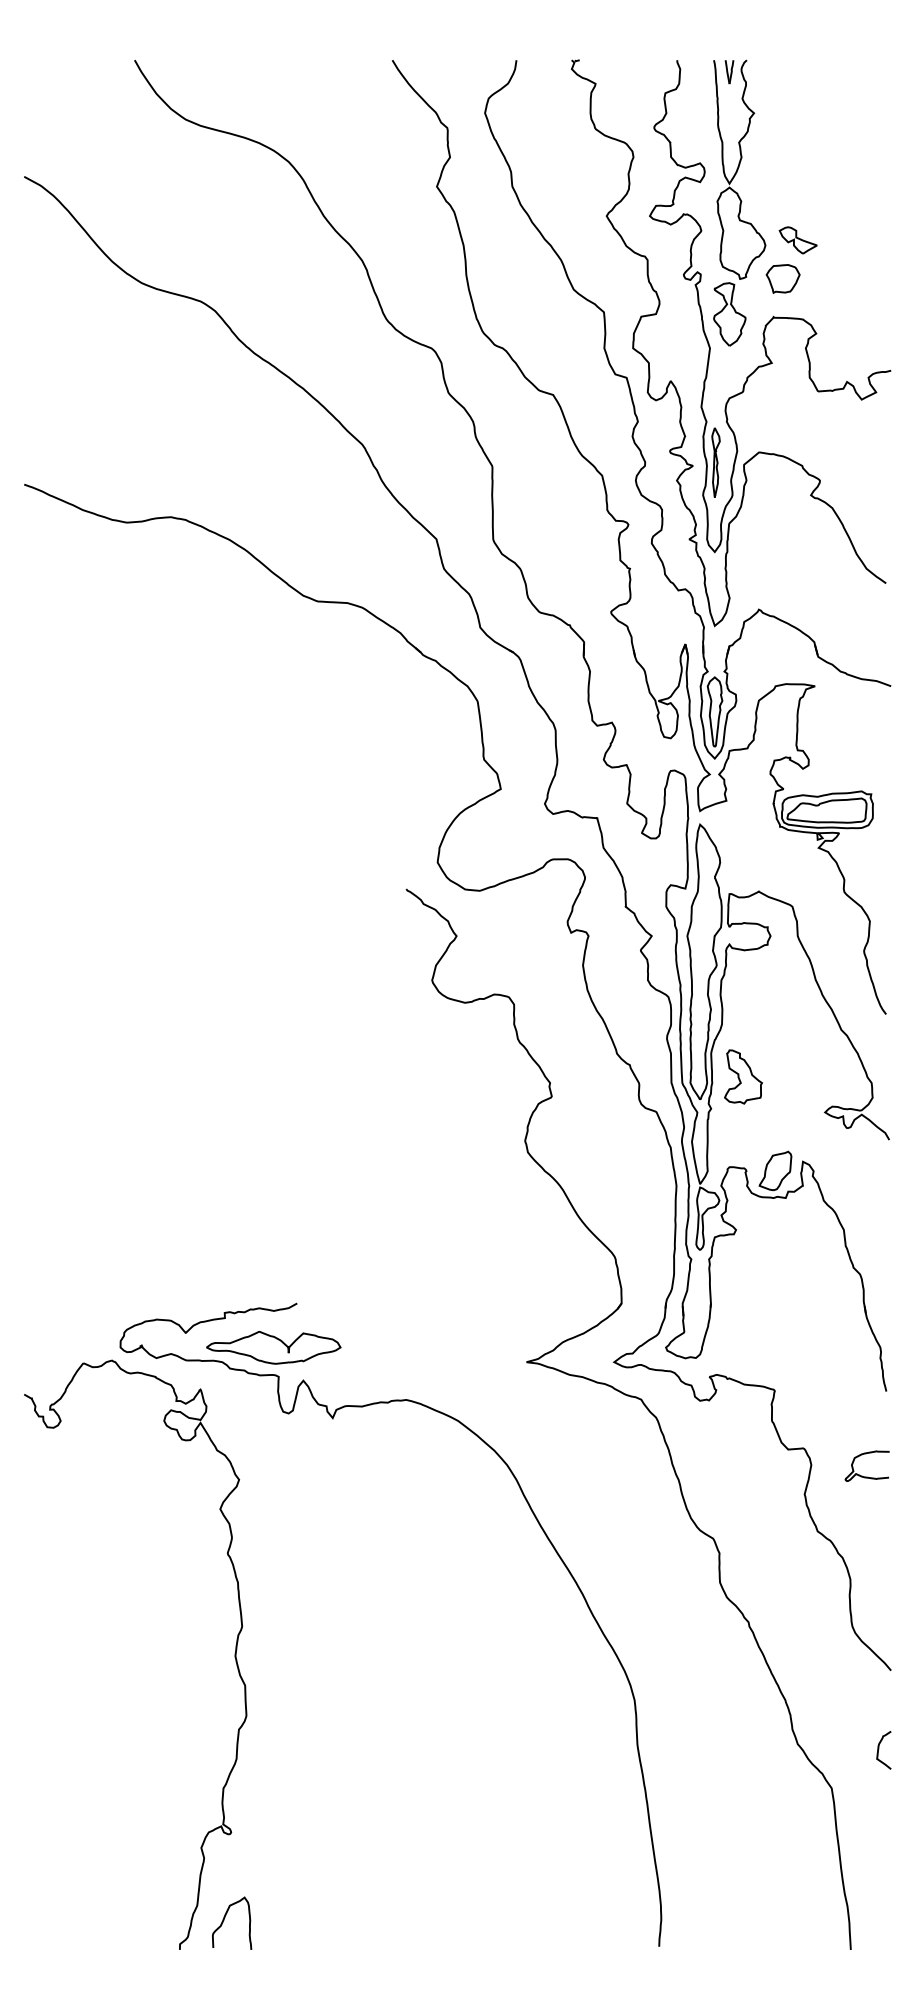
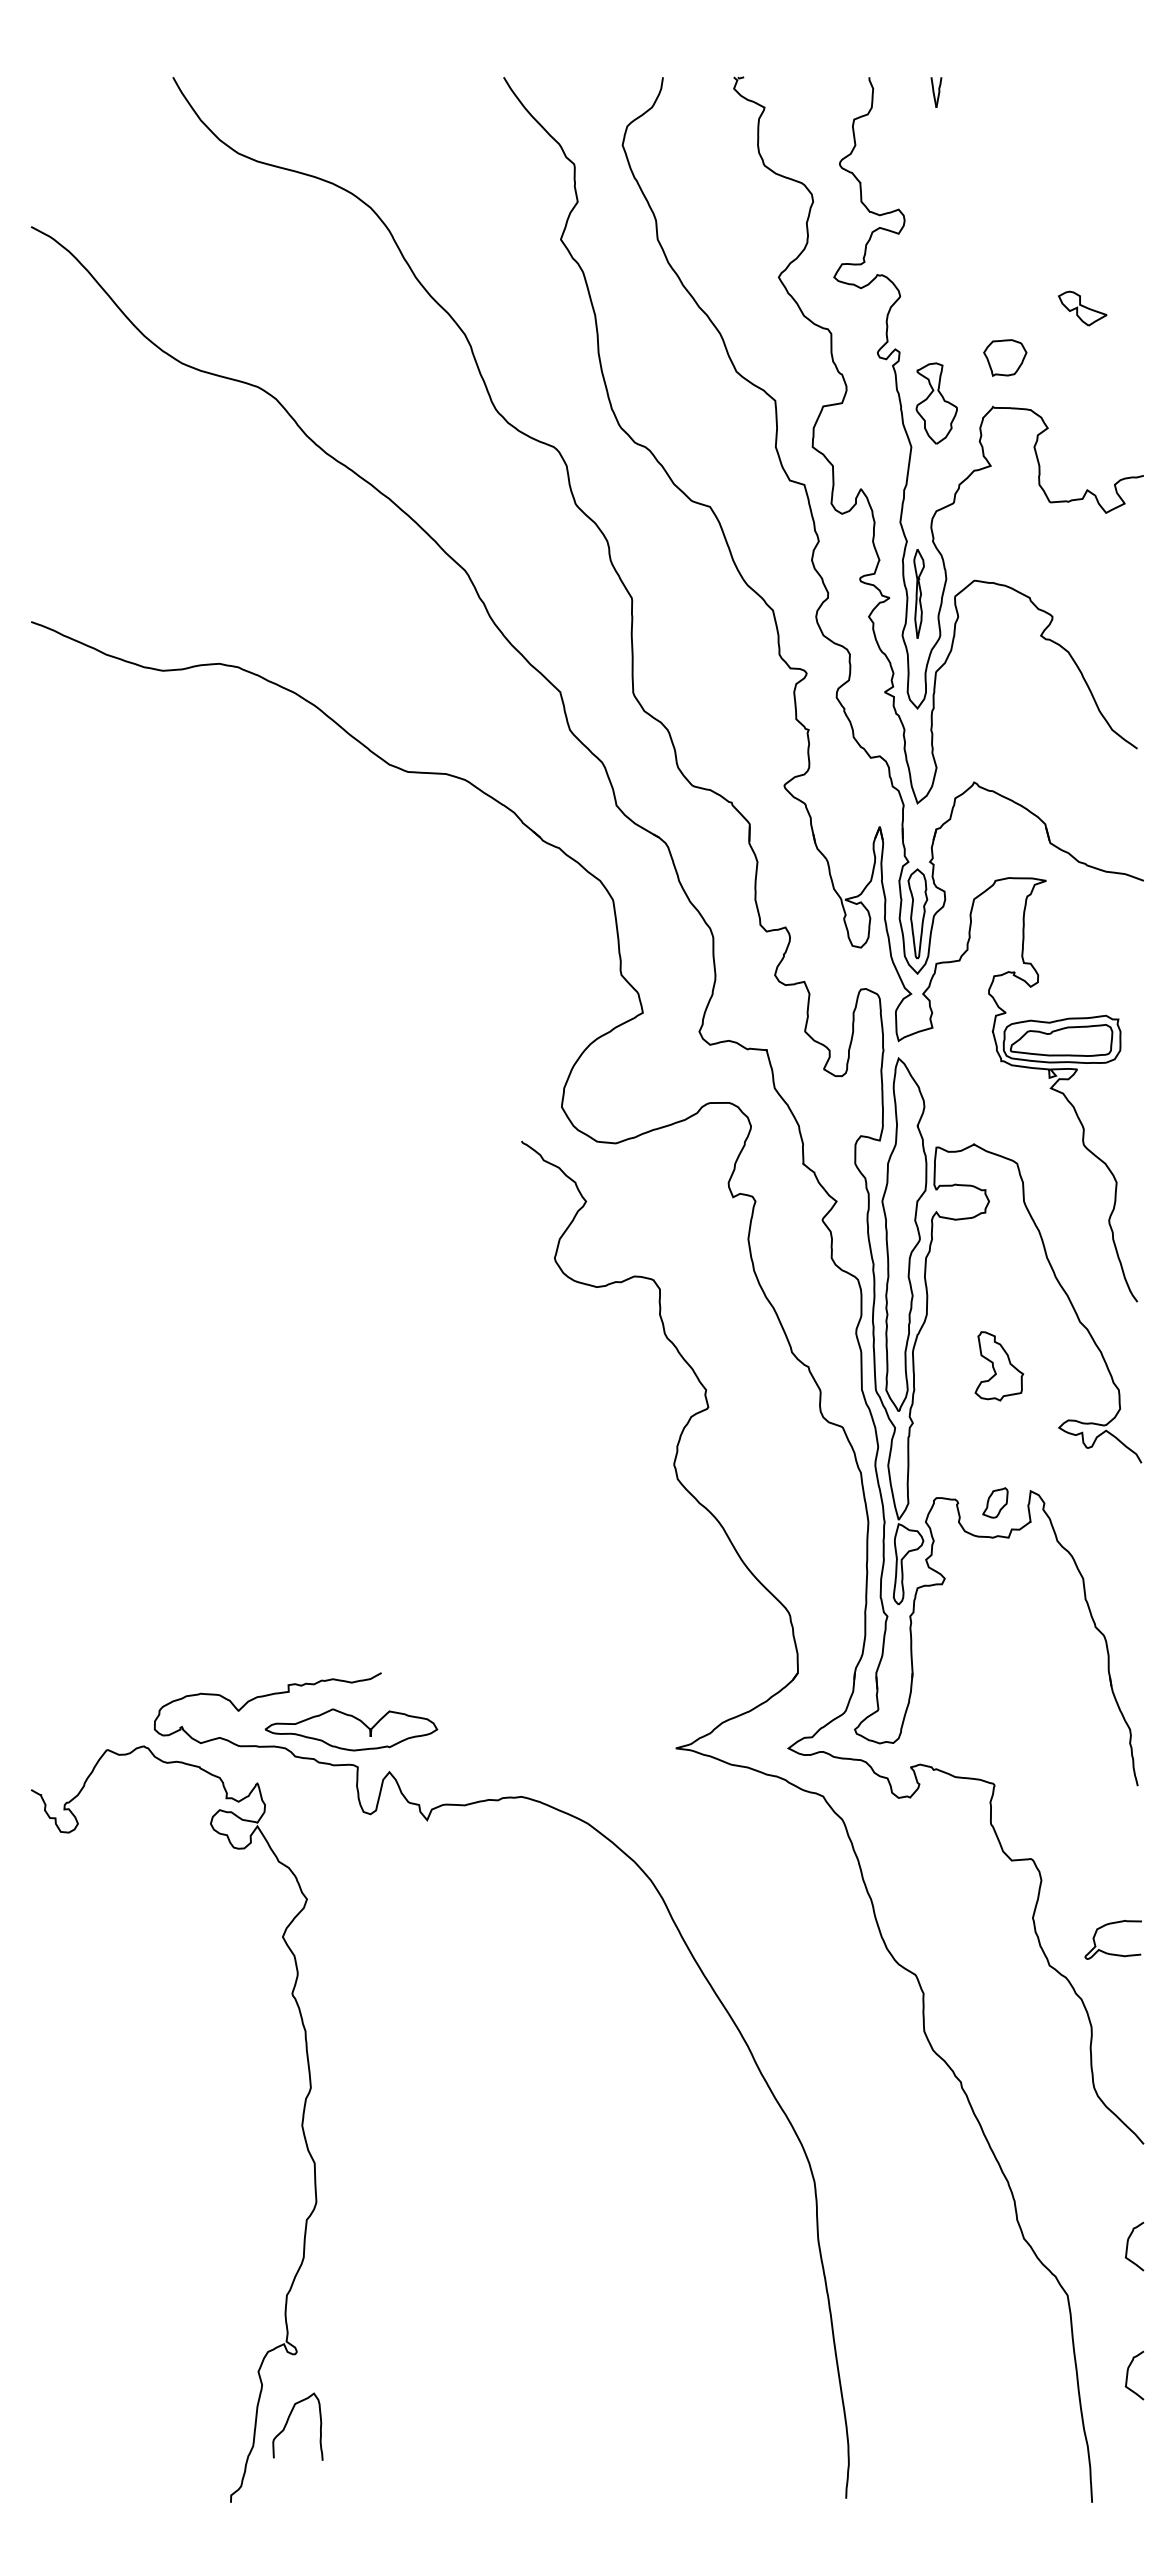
part: (739, 169) -> (949, 217), removed
part: (798, 240) -> (1082, 308), moved
part: (743, 1077) -> (999, 1366), moved
part: (775, 1170) -> (995, 1502), size x0.6
curve: (863, 1476) -> (1108, 1952), moved
curve: (879, 1850) -> (1128, 2375), added
curve: (224, 1919) -> (288, 2421), moved

